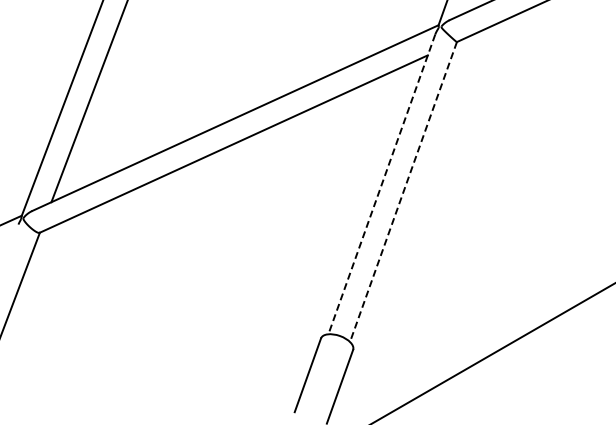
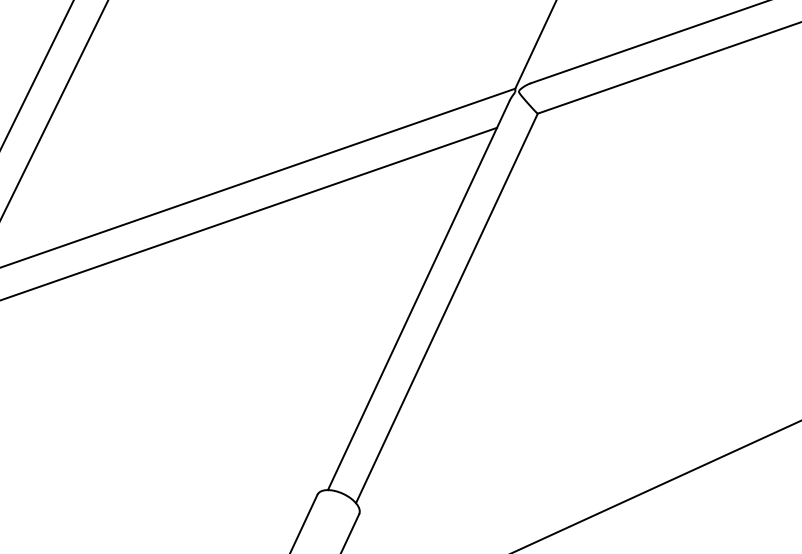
line: (381, 184) -> (418, 295), dashed -> solid
line: (403, 192) -> (446, 309), dashed -> solid

